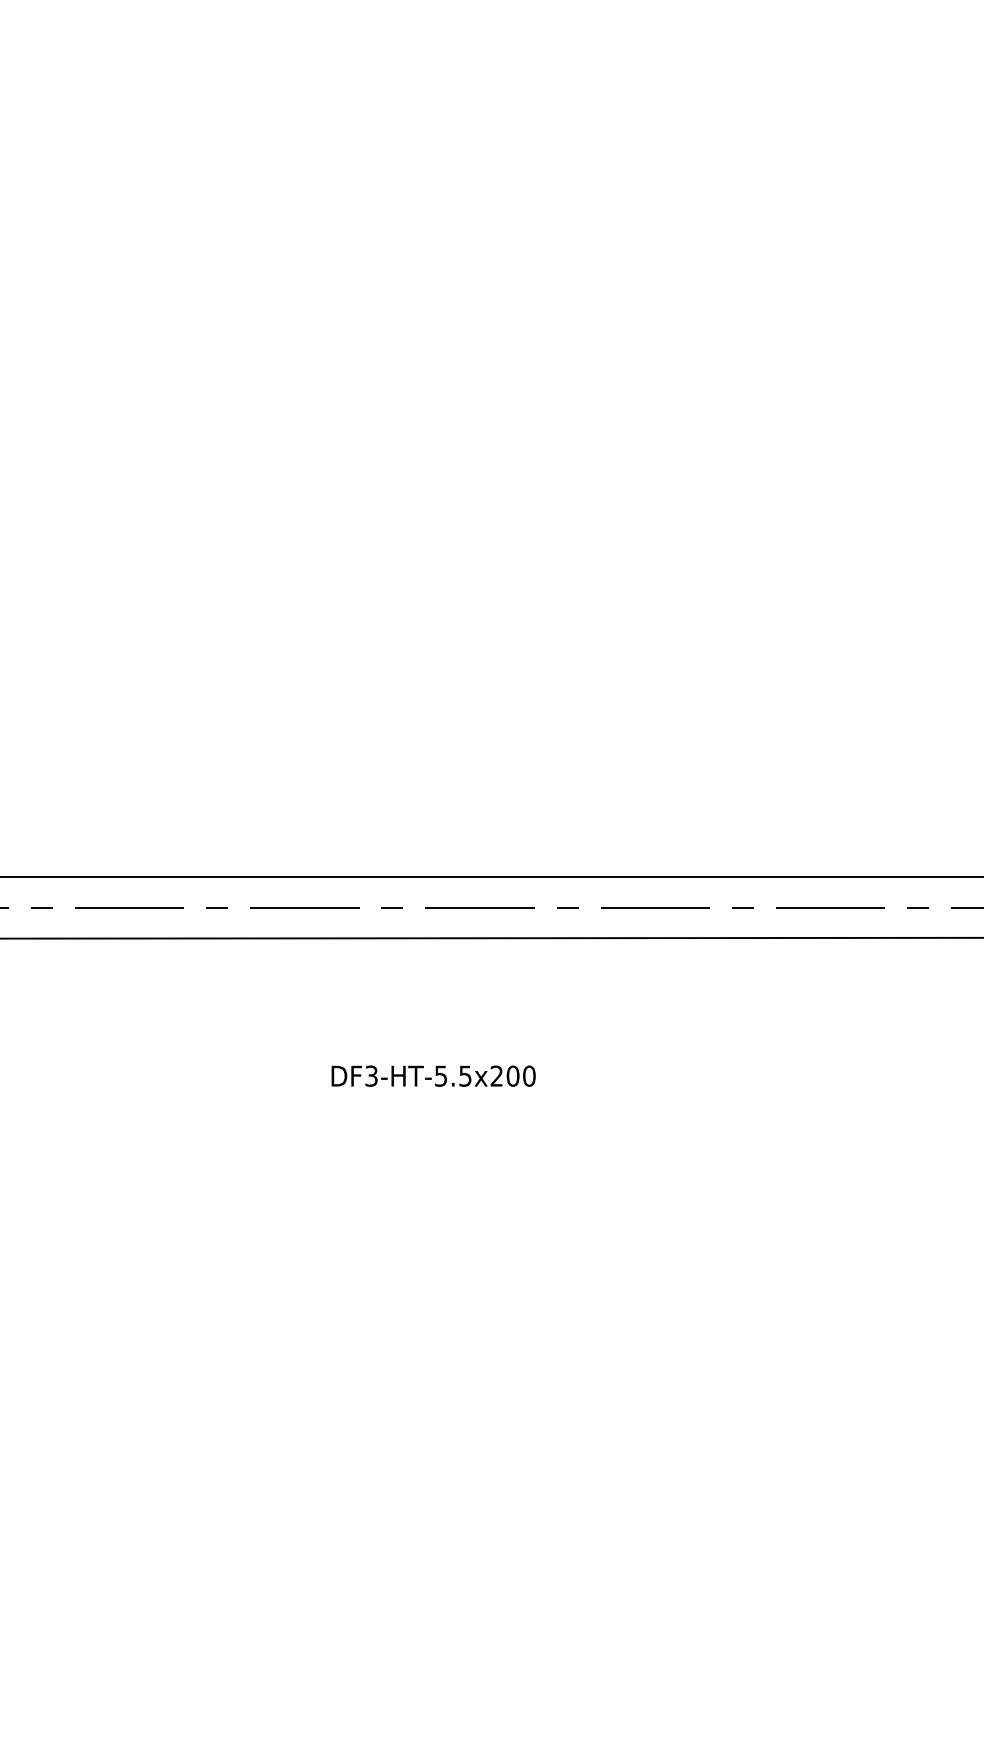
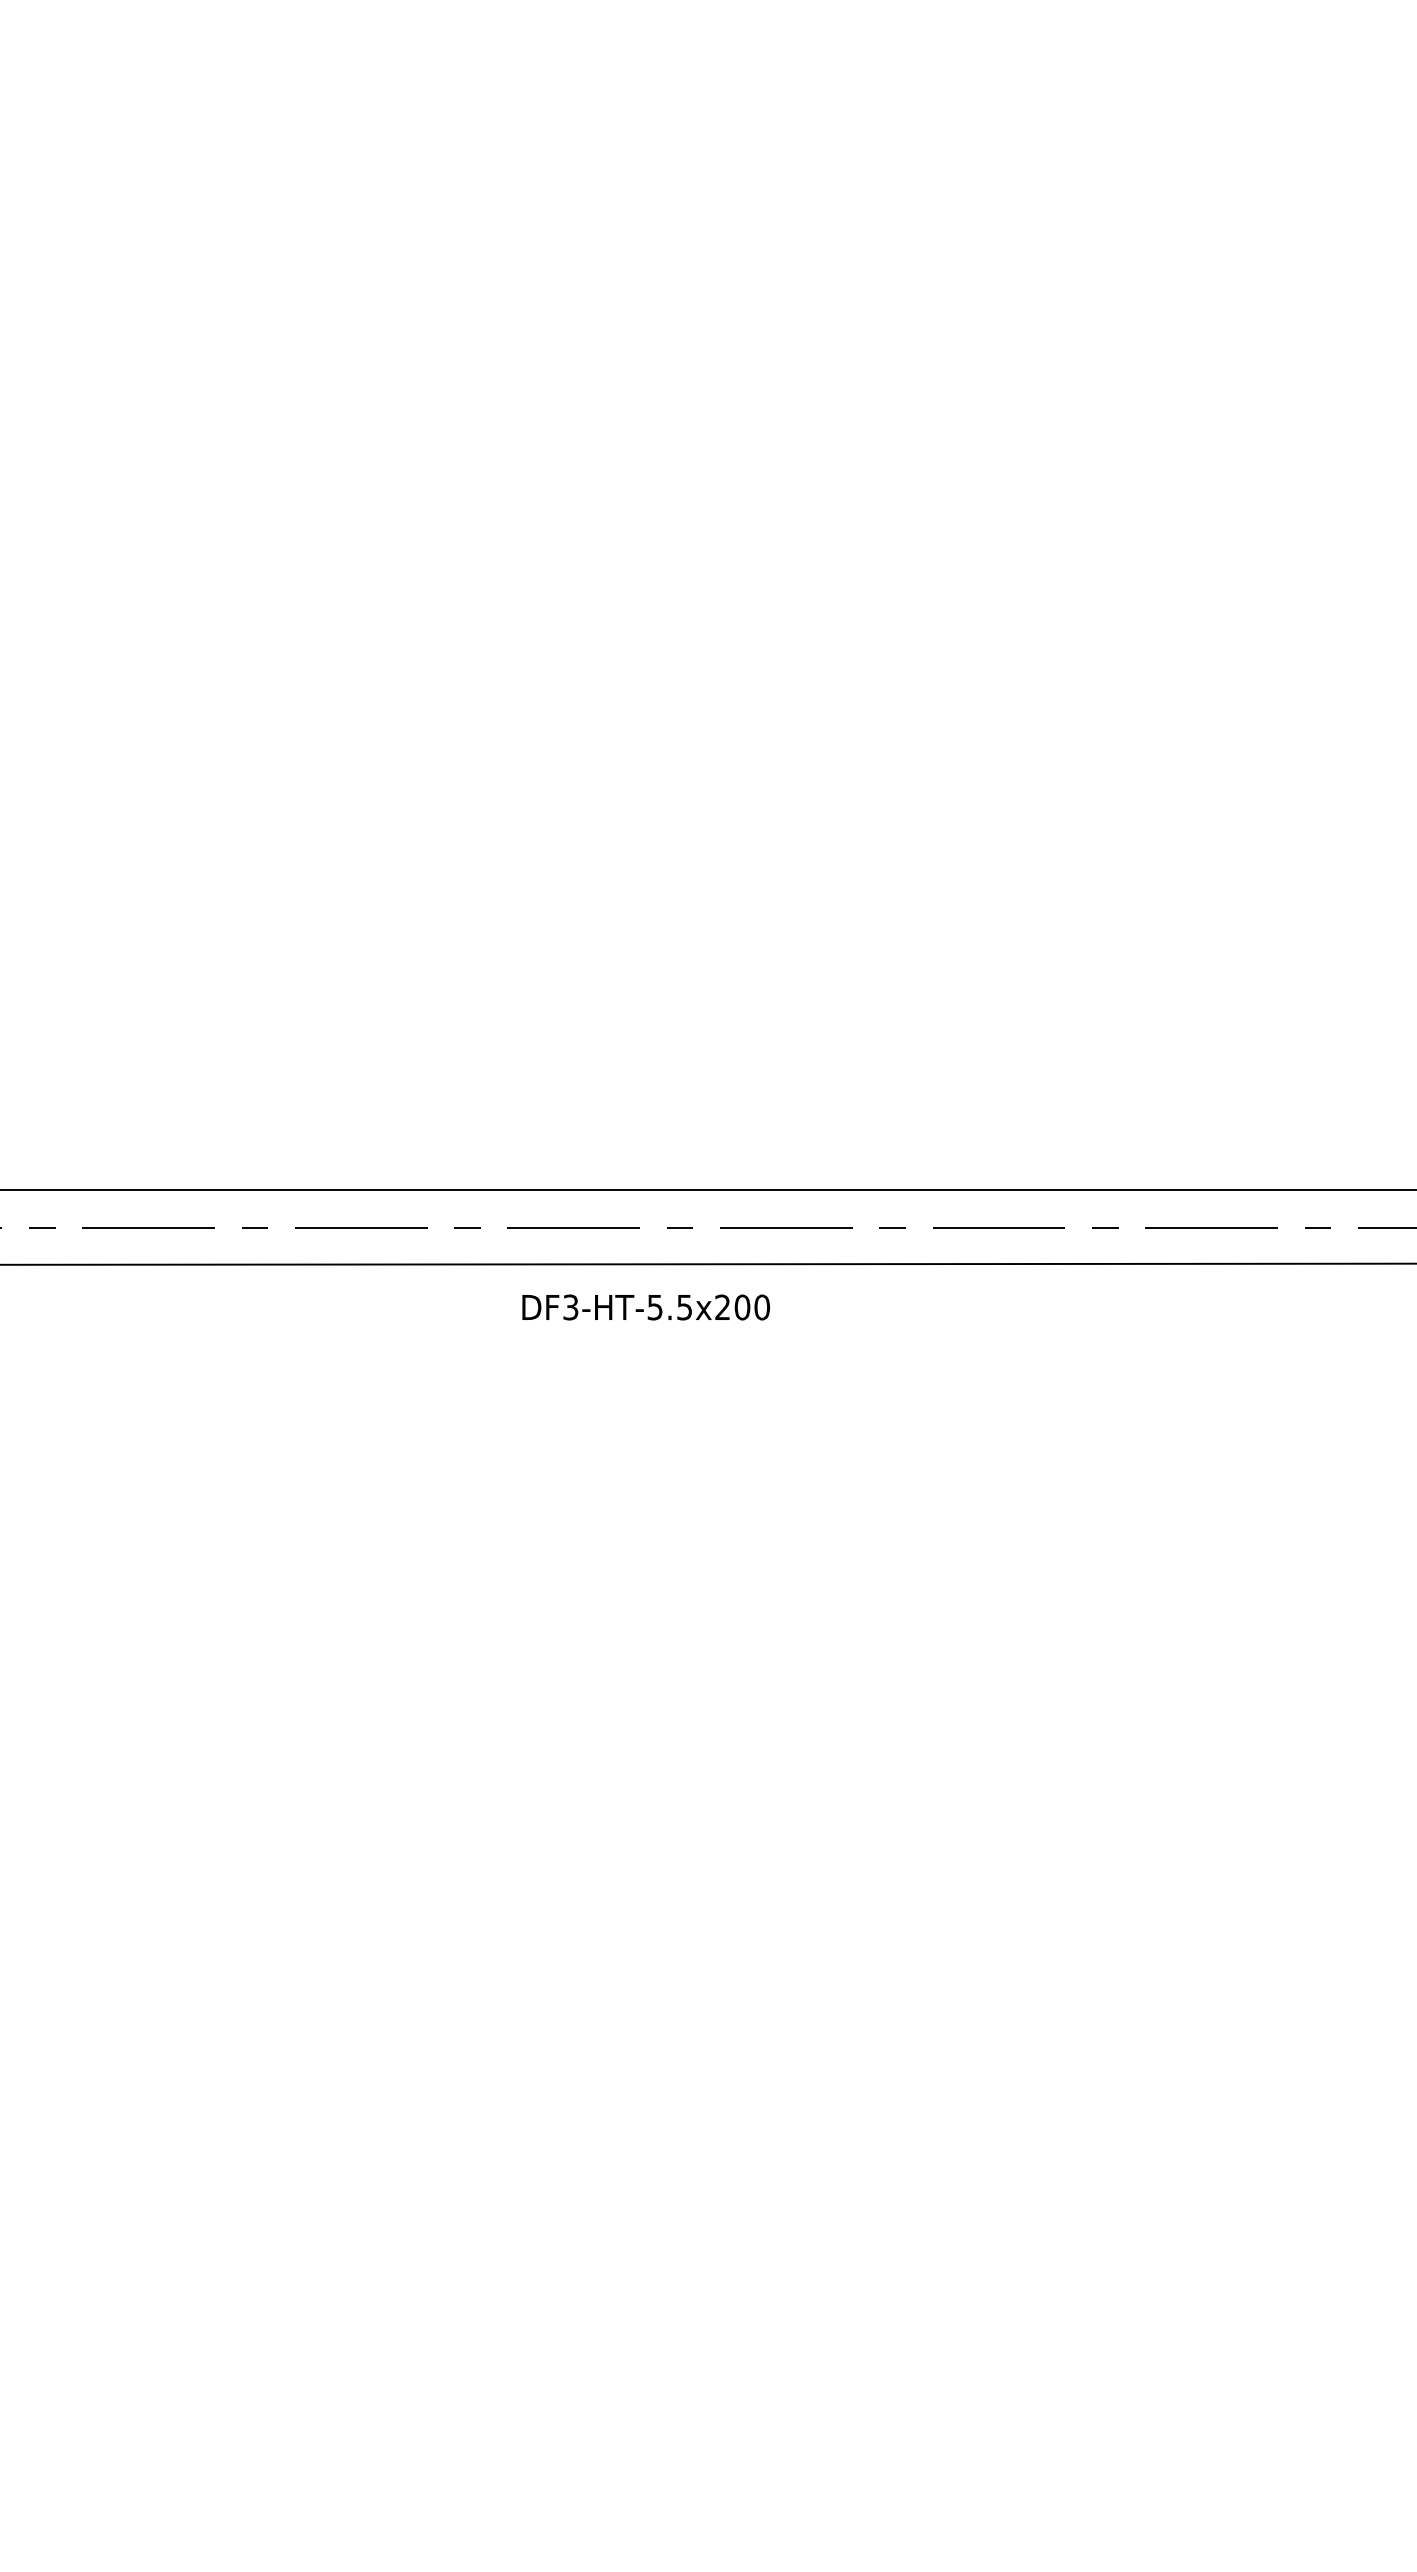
text: (433, 1076) -> (645, 1307), moved

